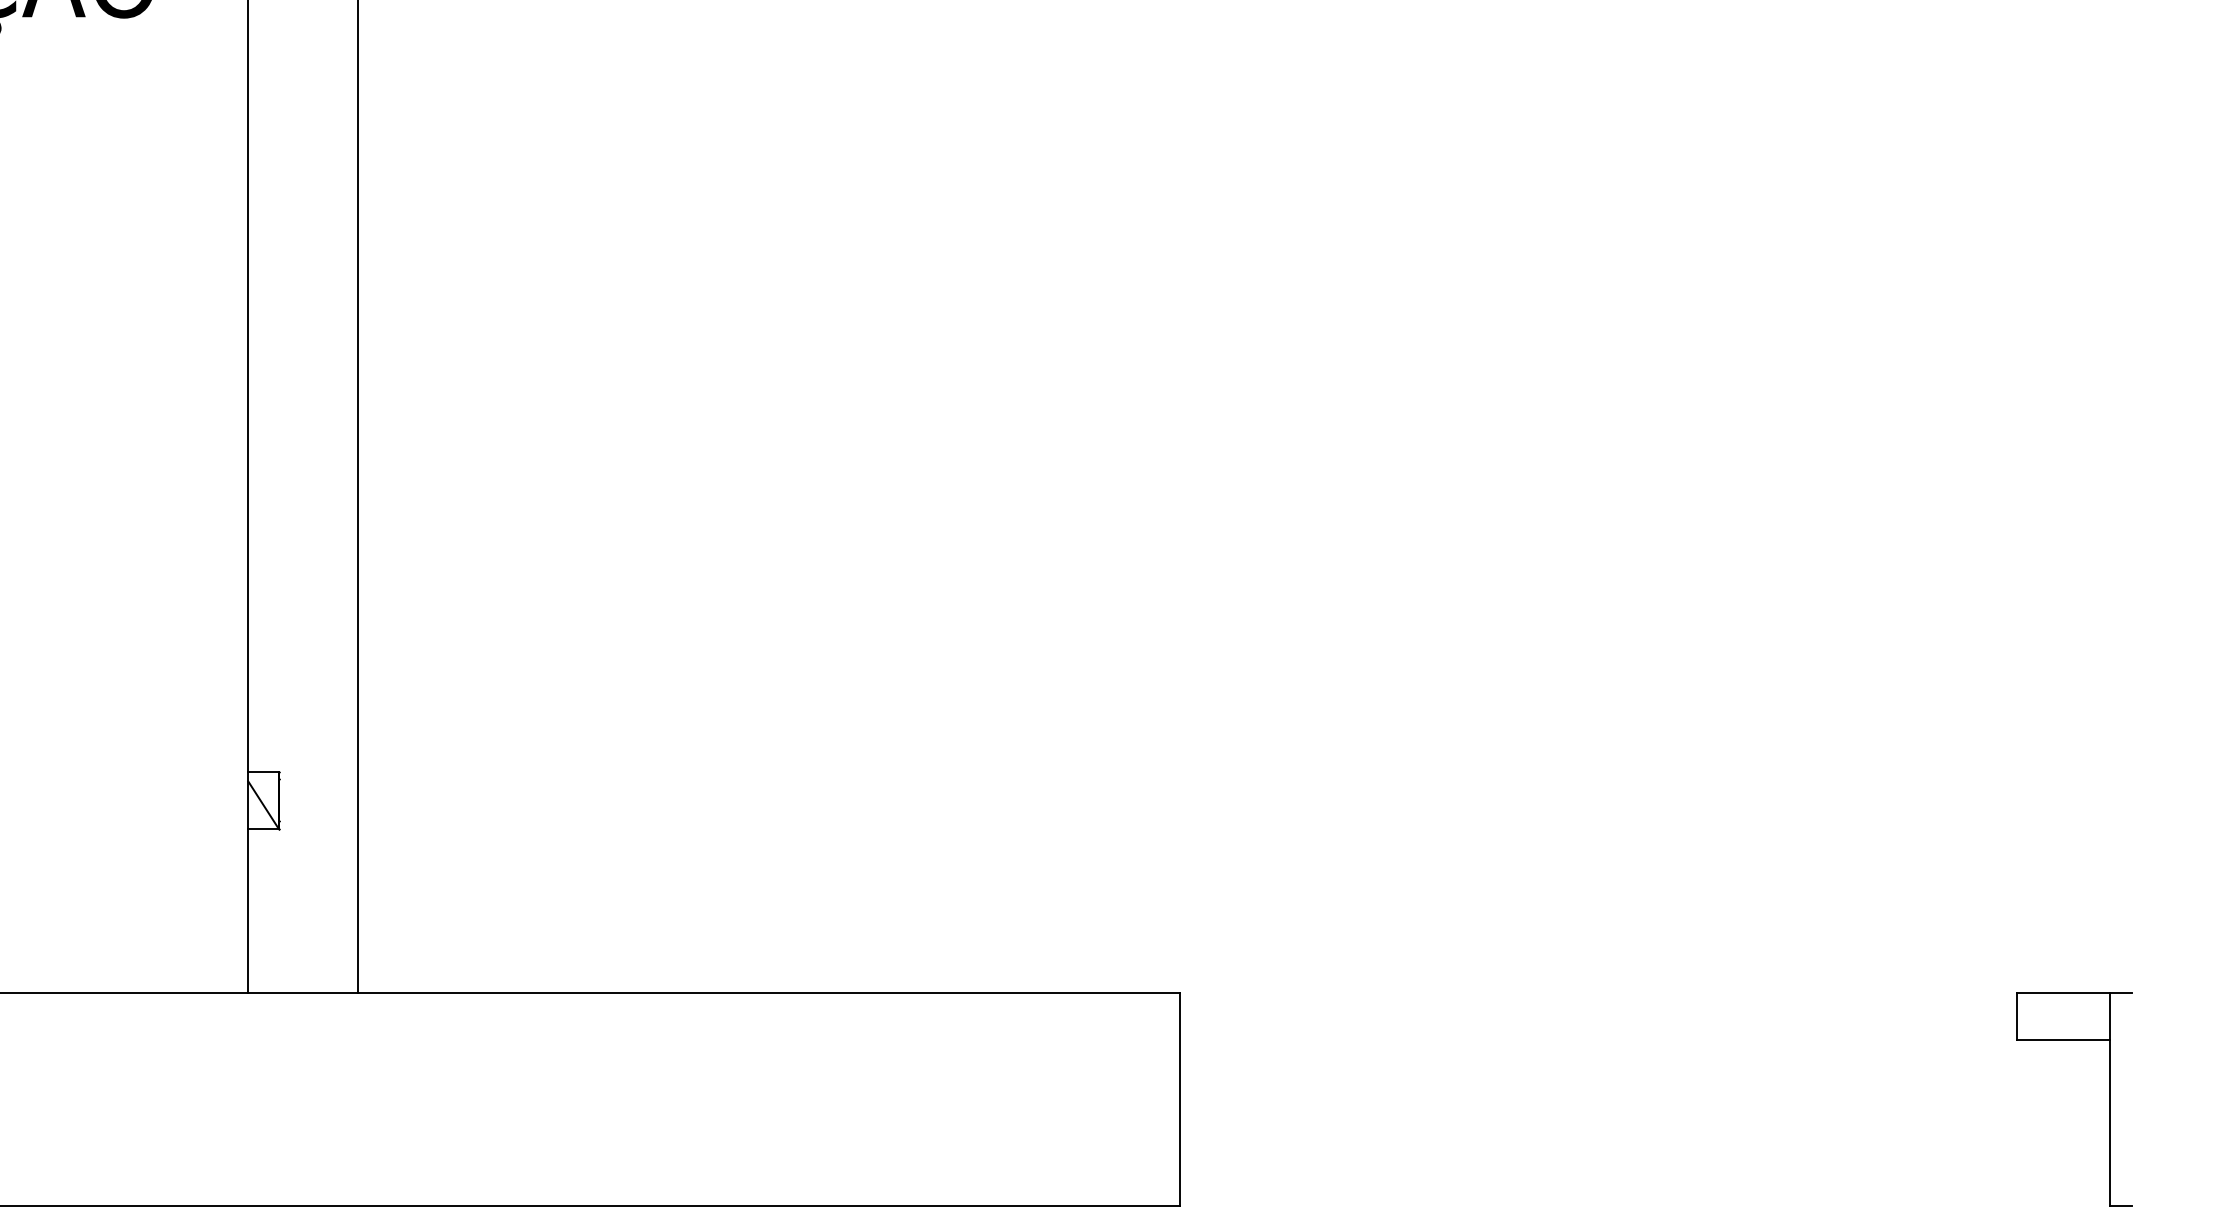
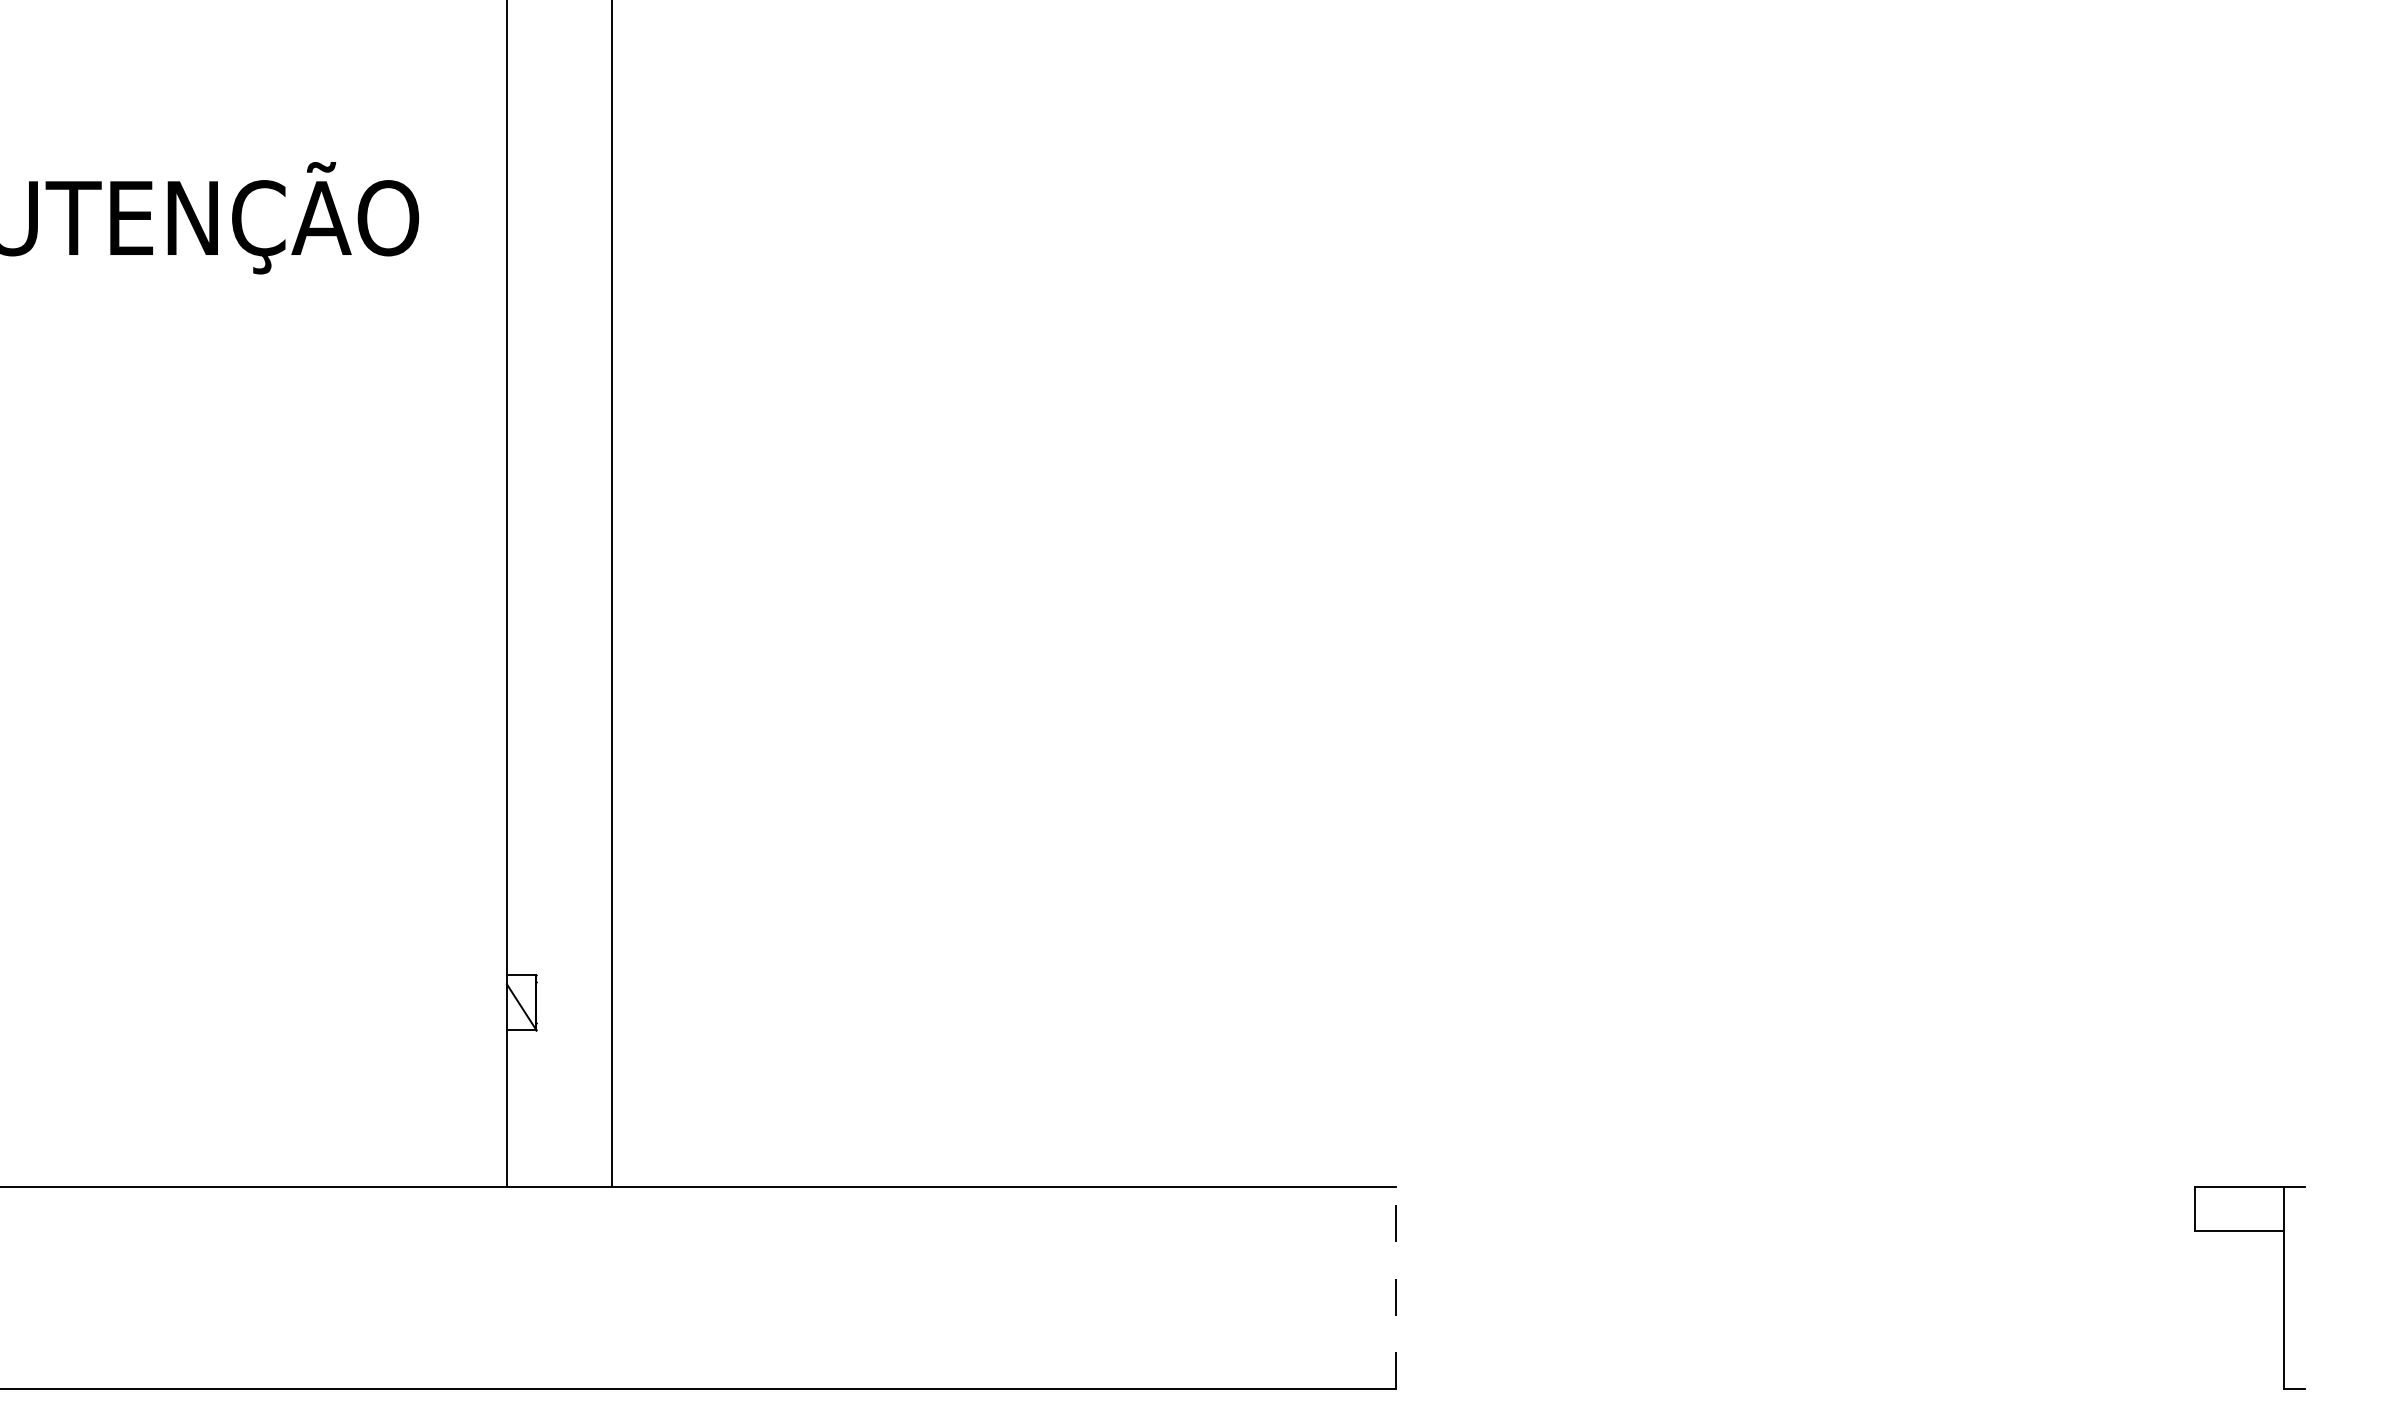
line: (1180, 1098) -> (1396, 1287), solid -> dashed

